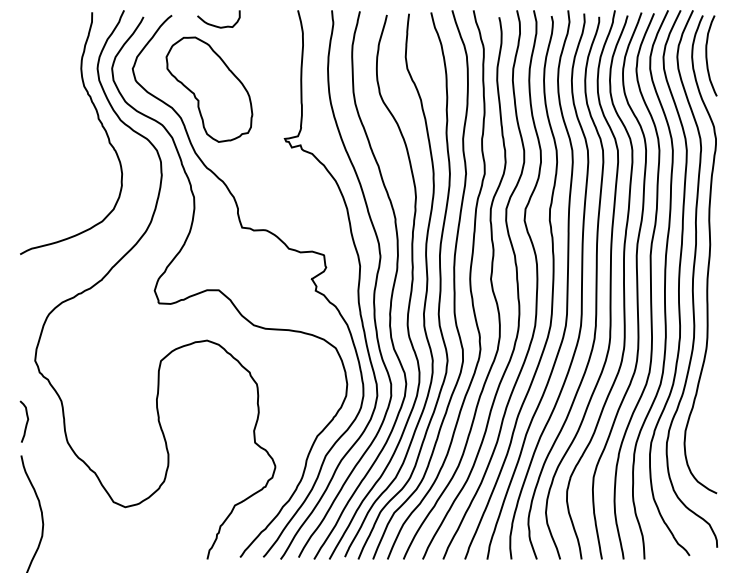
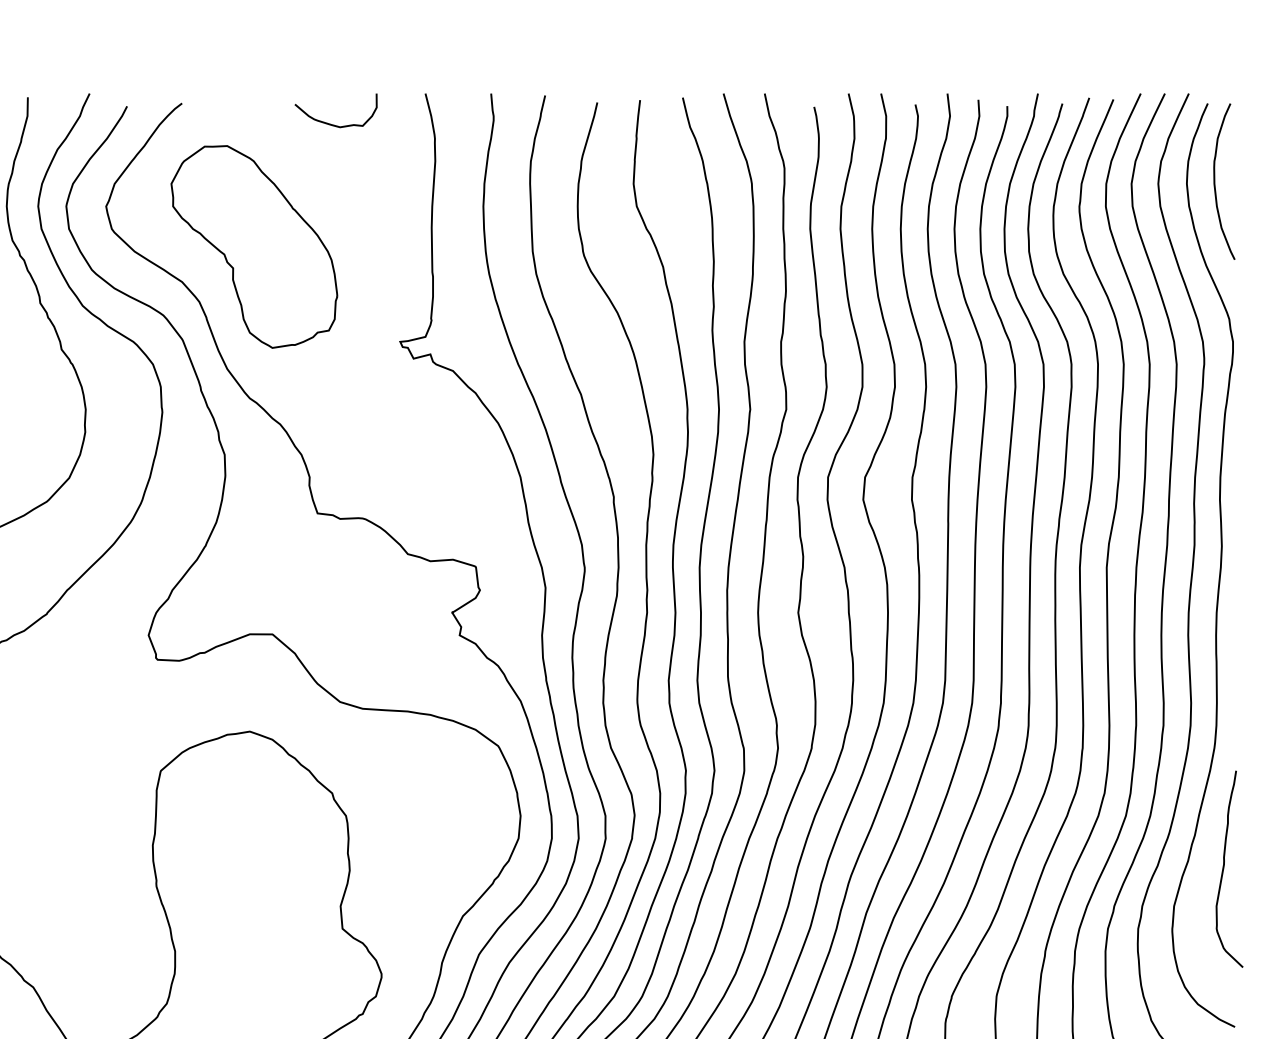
curve: (216, 25) -> (331, 122), moved
curve: (712, 410) -> (1226, 866), added

